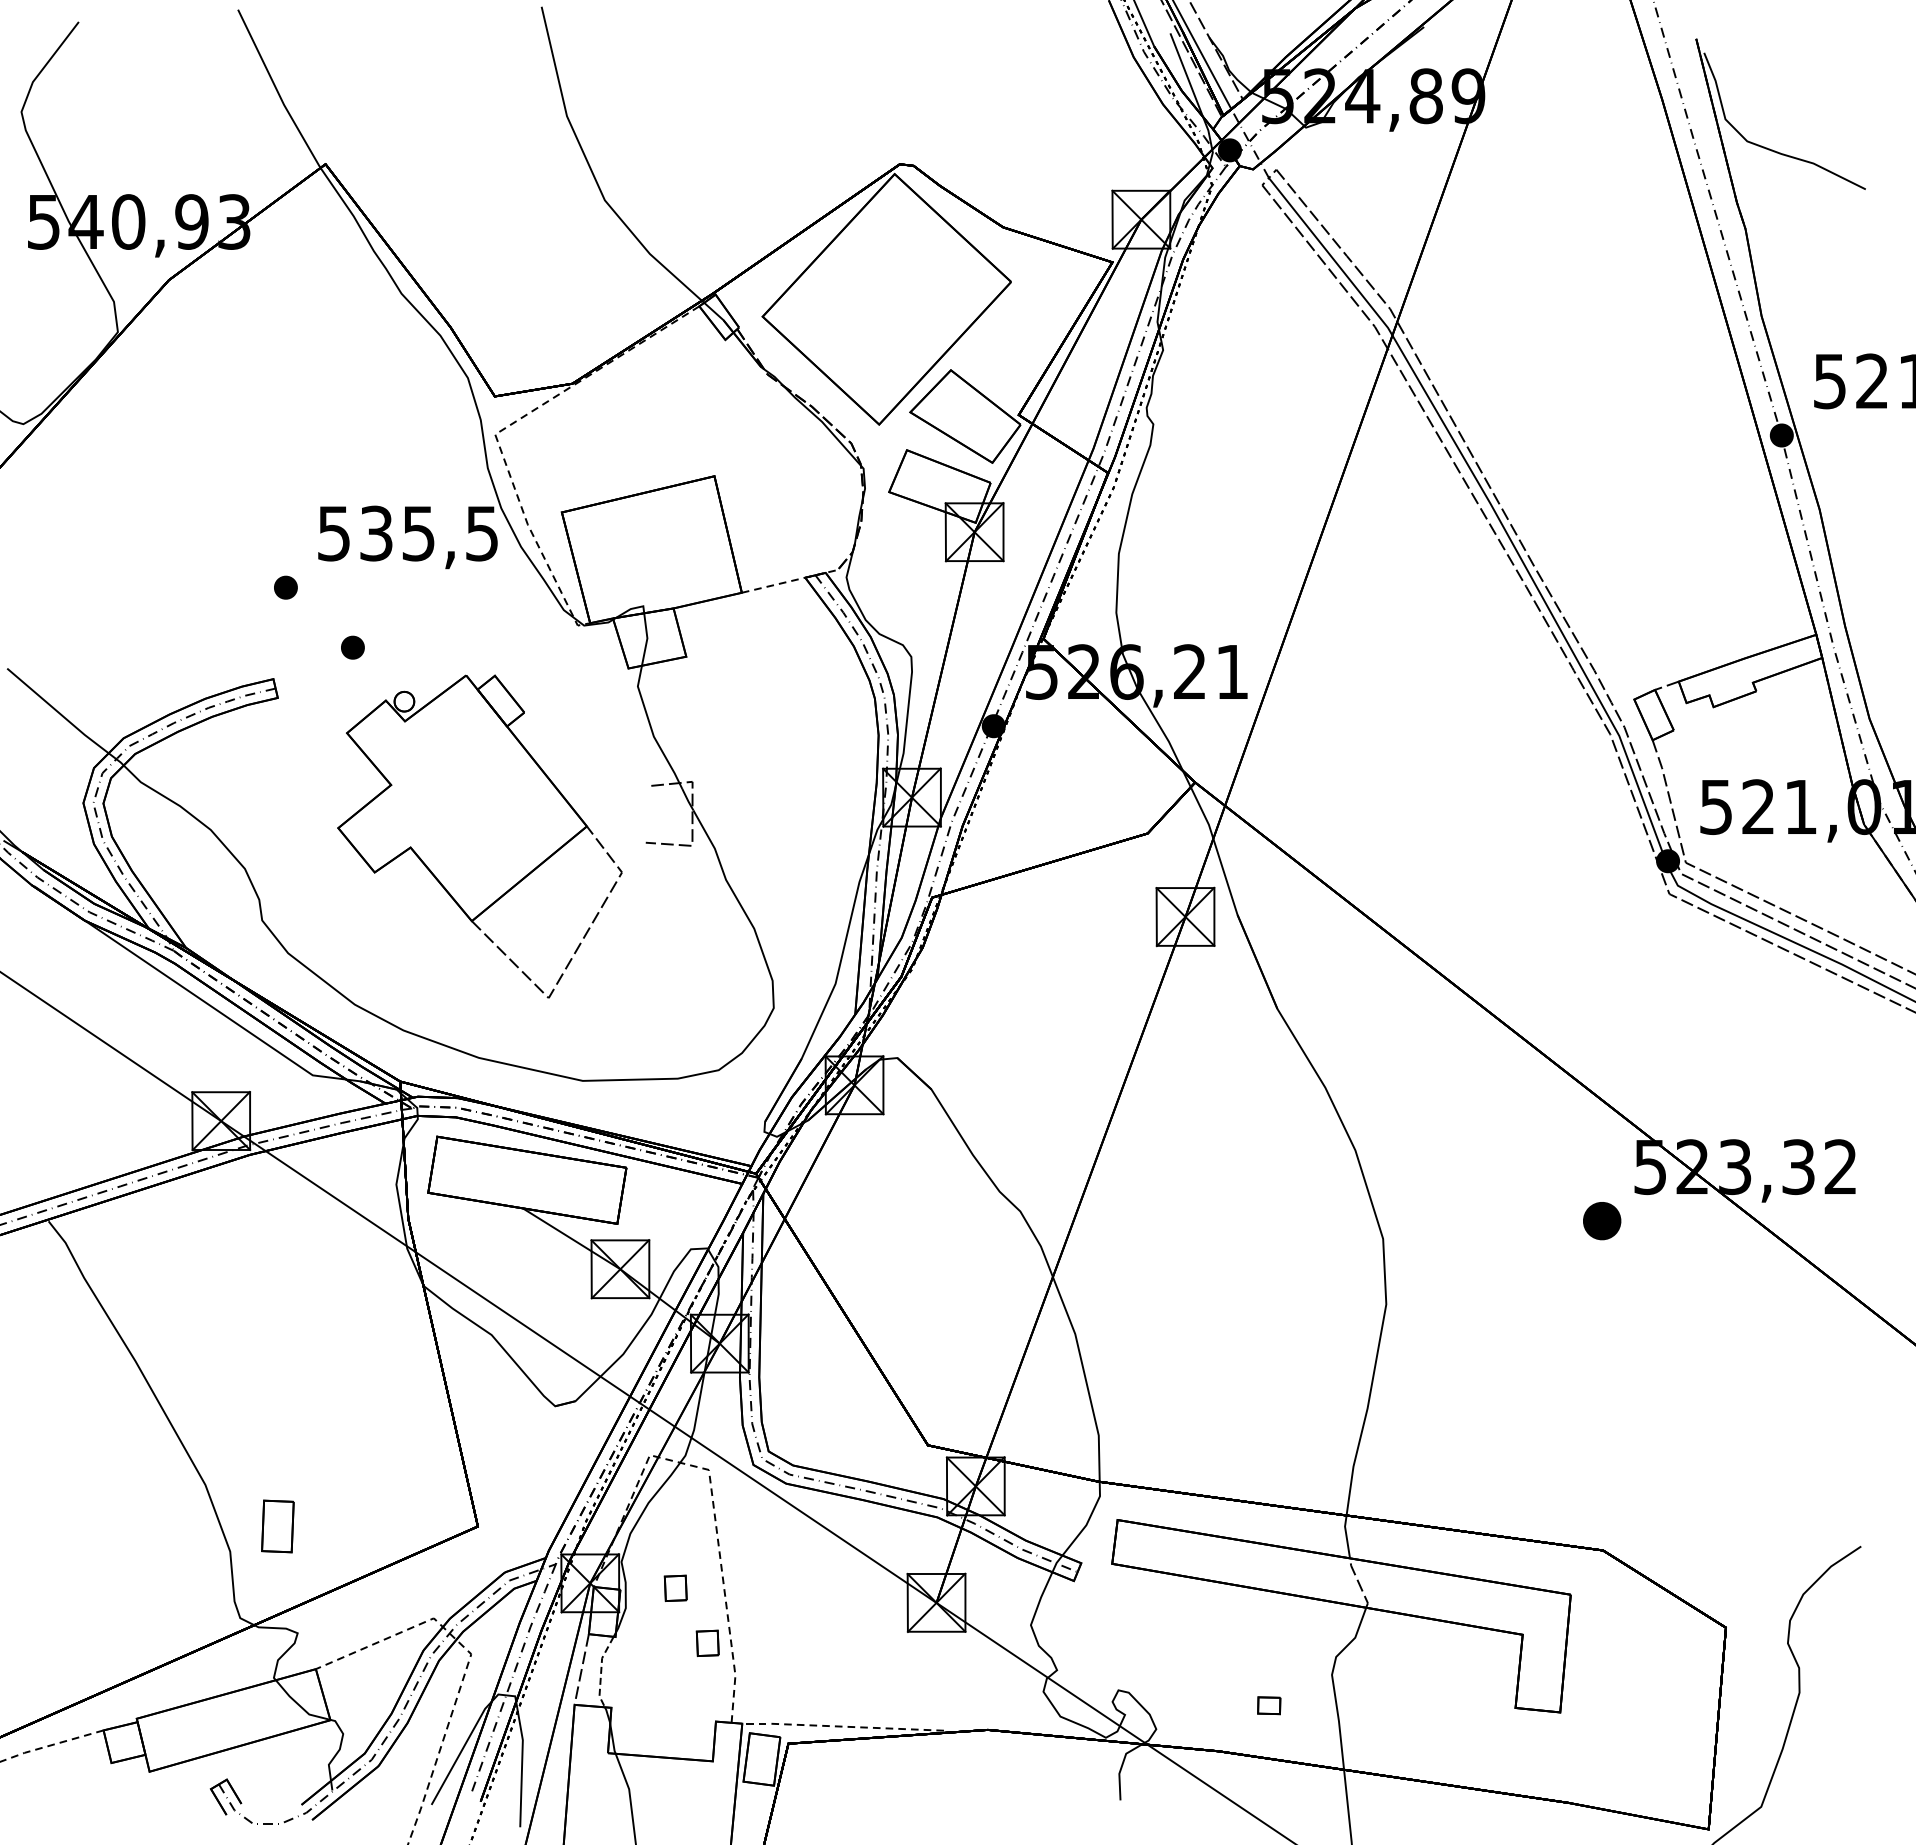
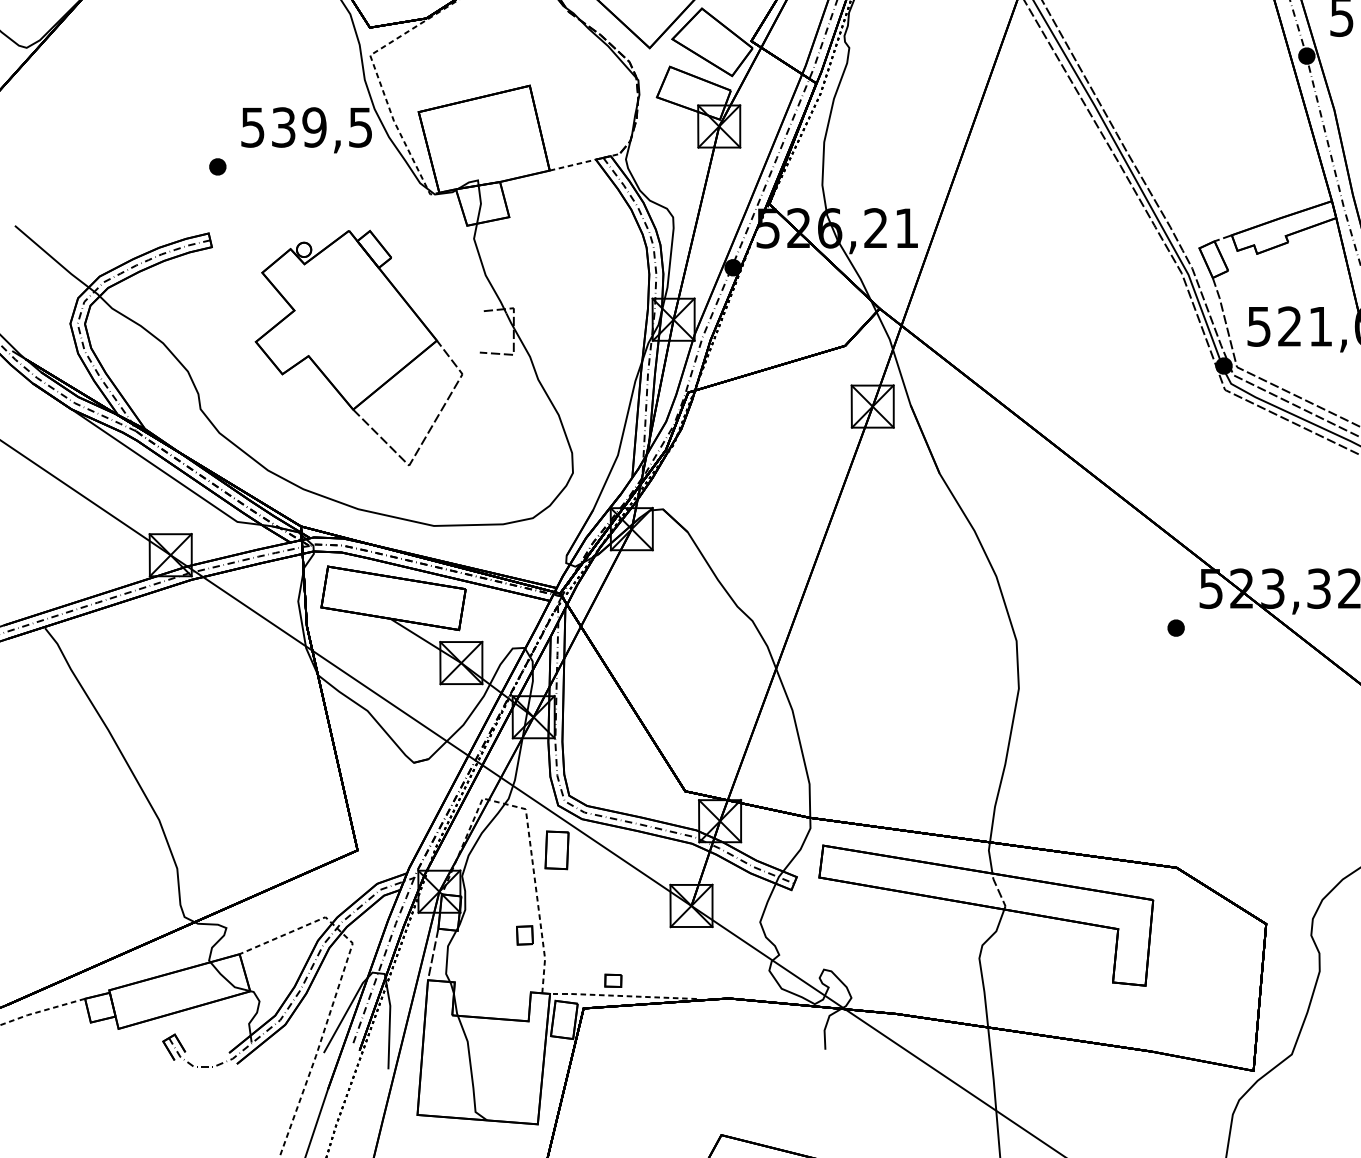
text: (418, 533) -> (314, 127), 535,5 -> 539,5
part: (352, 647) -> (266, 210), removed
part: (1602, 1221) -> (1176, 628), size x0.62
part: (277, 1526) -> (556, 850), moved
part: (675, 1587) -> (501, 894), removed
line: (601, 1671) -> (447, 955), dashed -> solid
part: (1269, 1705) -> (613, 980), moved

